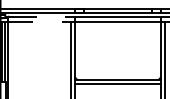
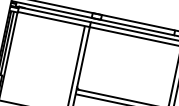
line: (75, 19) -> (90, 24), dashed -> solid

